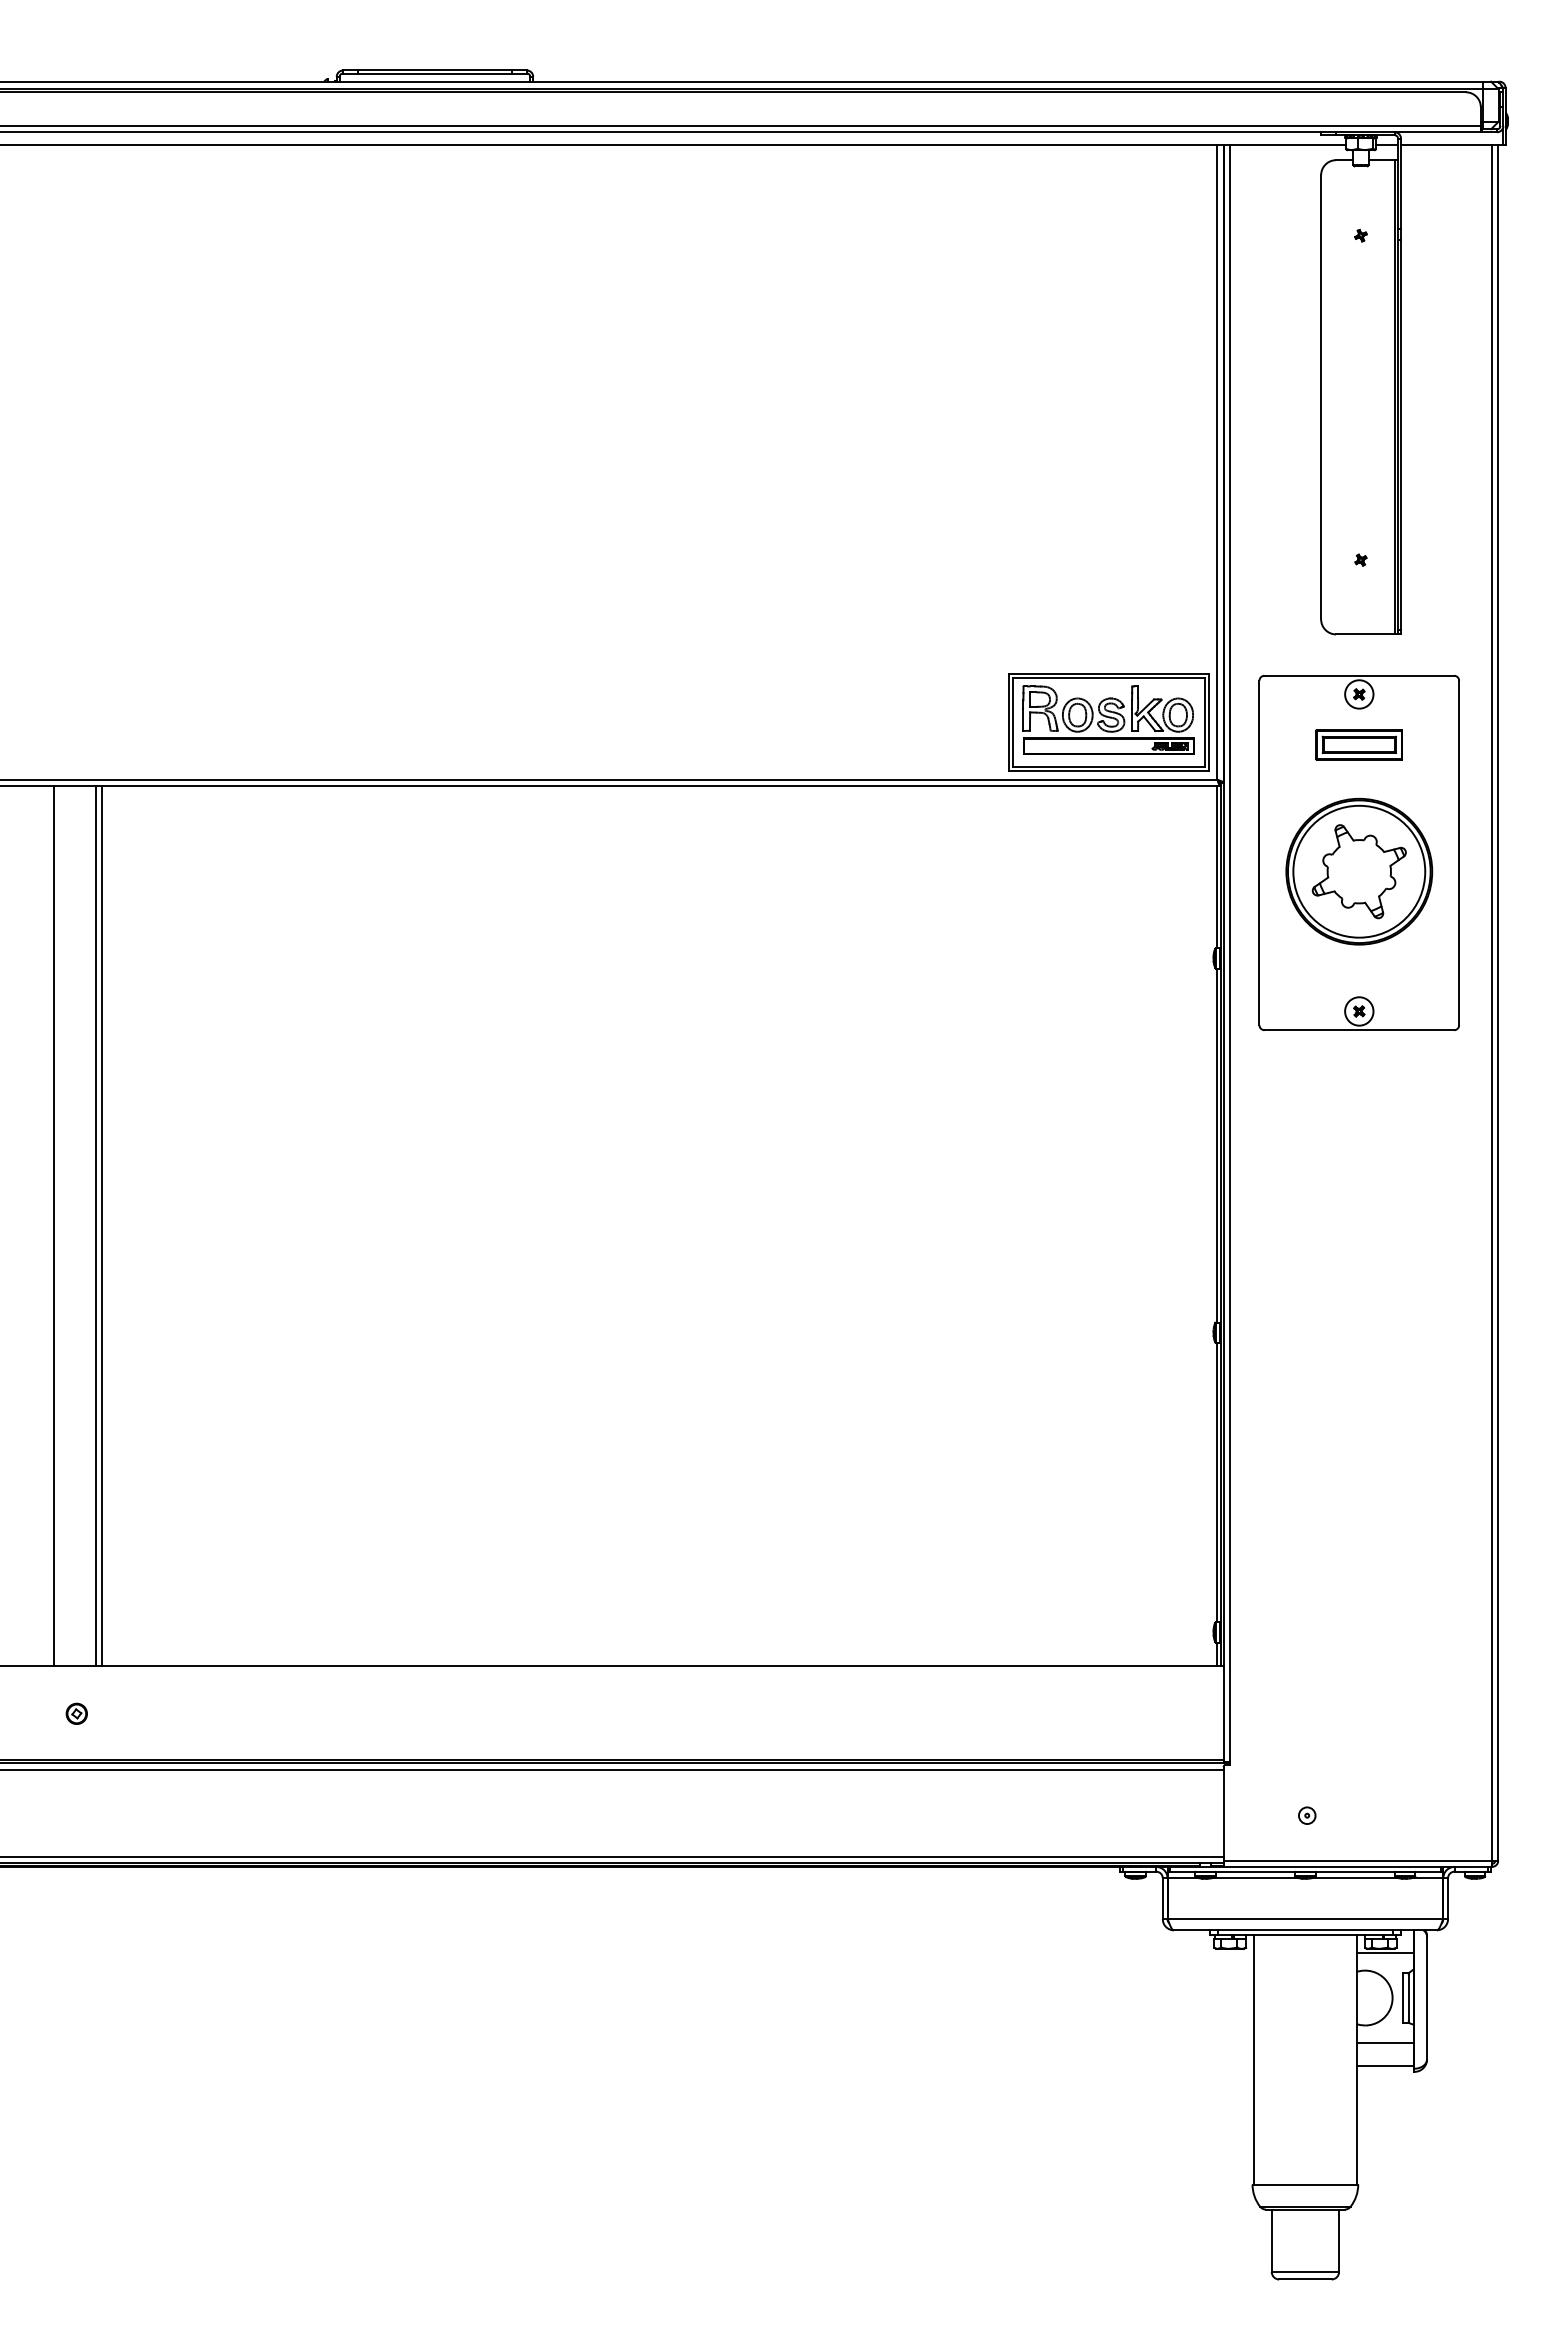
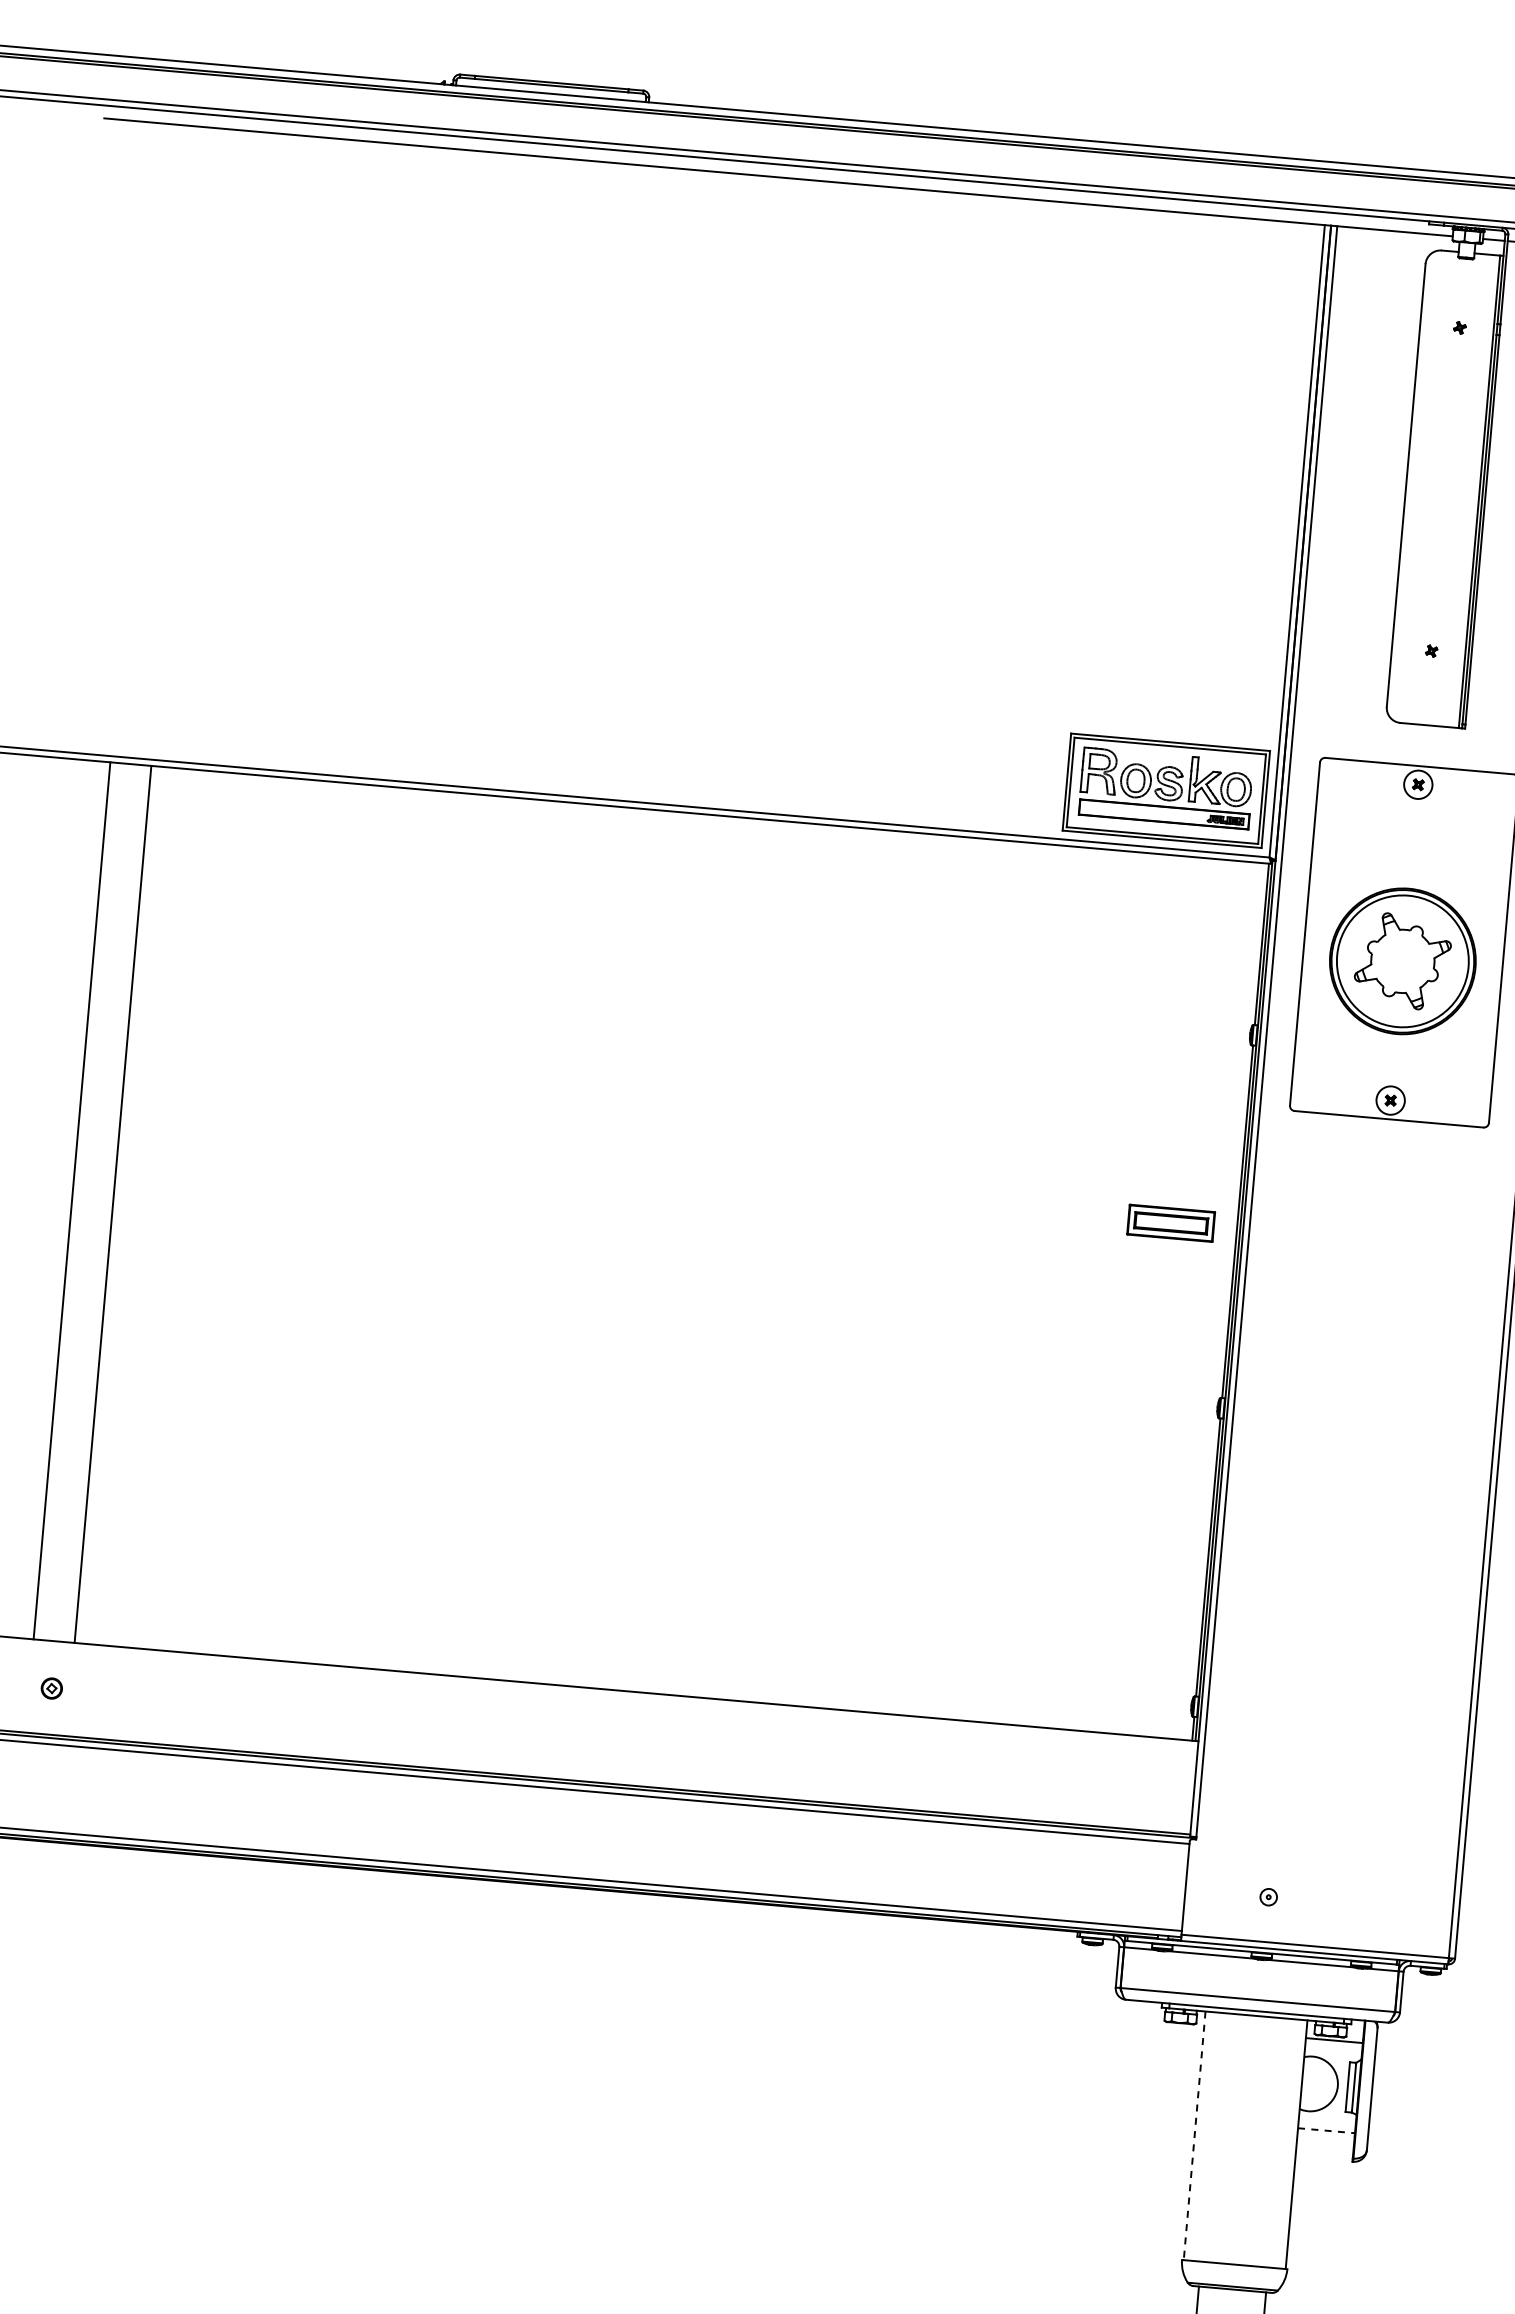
part: (1358, 744) -> (1170, 1222), moved
line: (101, 1226) -> (118, 1205), removed
line: (1385, 2043) -> (1326, 2130), solid -> dashed
line: (1254, 2059) -> (1194, 2135), solid -> dashed
line: (1384, 2065) -> (1323, 2152), removed

